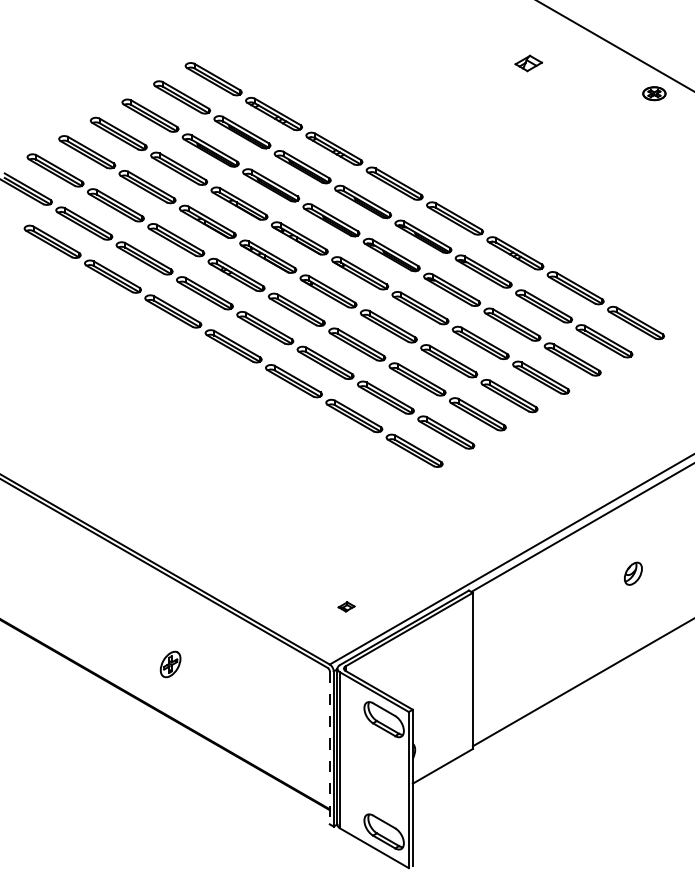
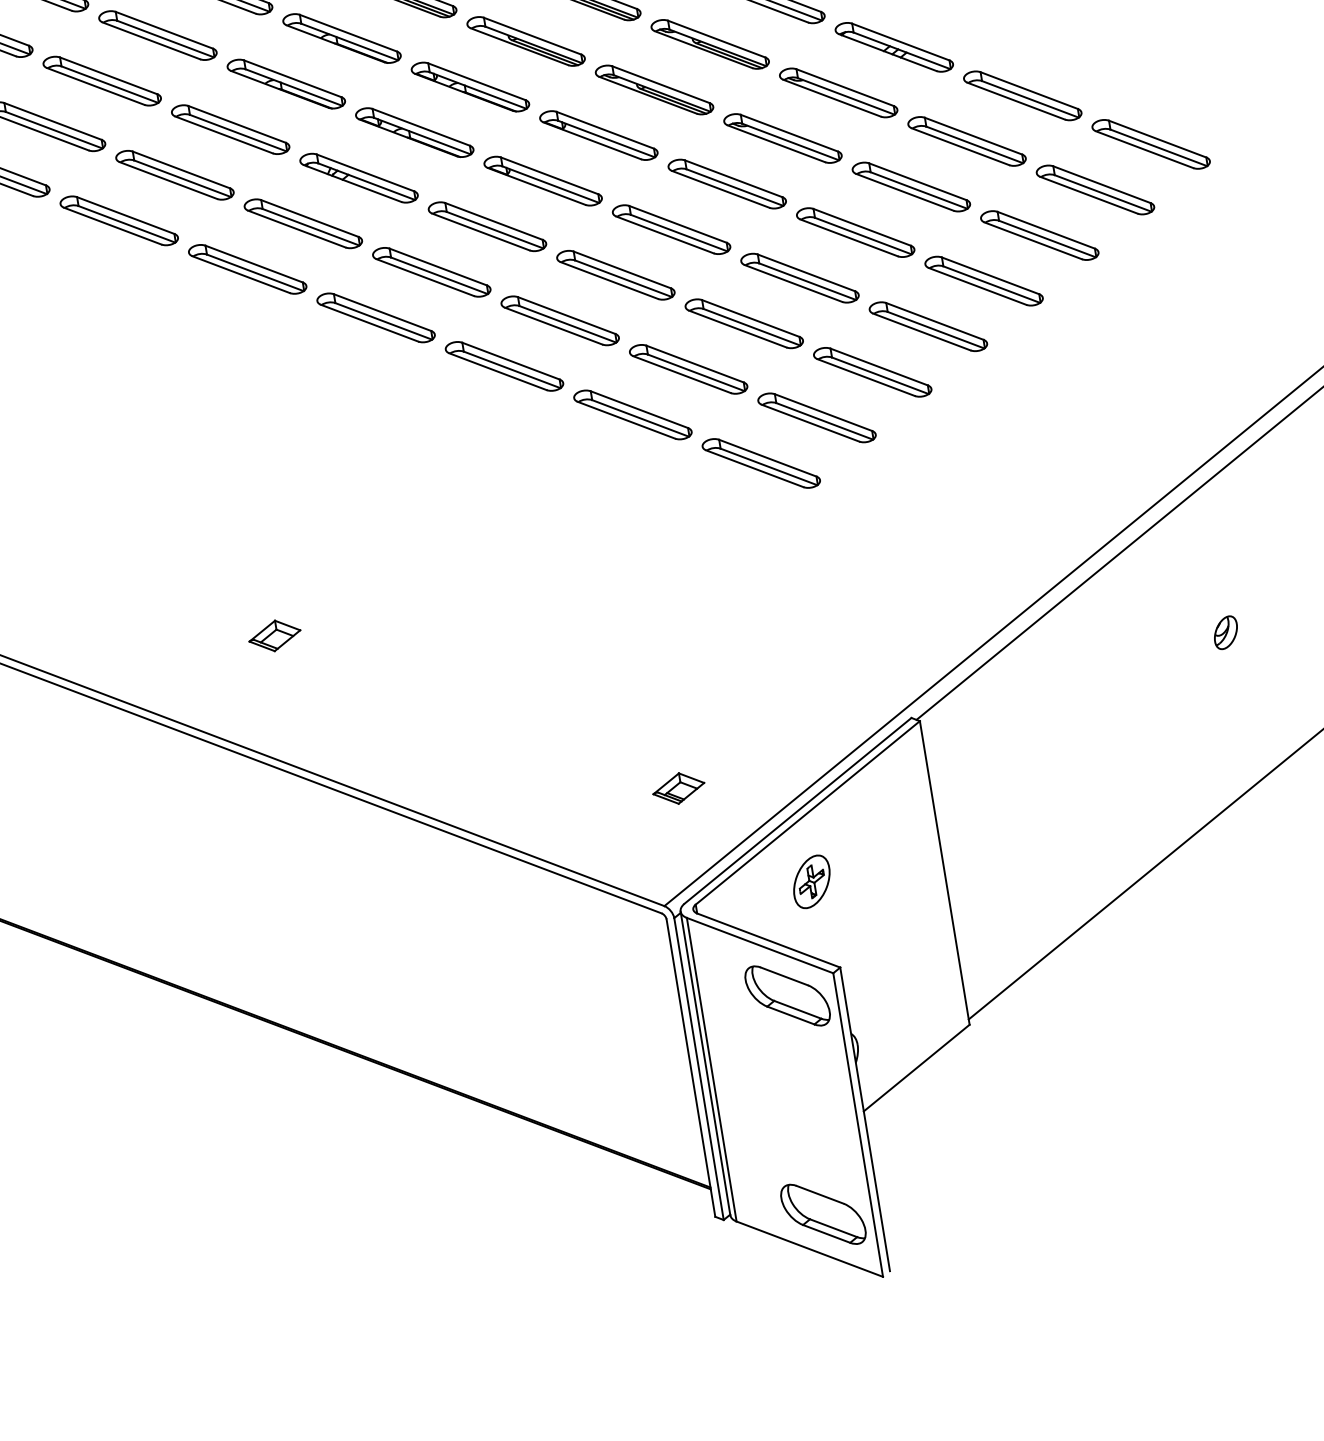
part: (156, 497) -> (274, 636), added
part: (633, 573) -> (1226, 632), size x0.71
part: (346, 606) -> (678, 787), size x1.67
part: (170, 664) -> (811, 881), moved
line: (329, 748) -> (690, 1069), dashed -> solid

